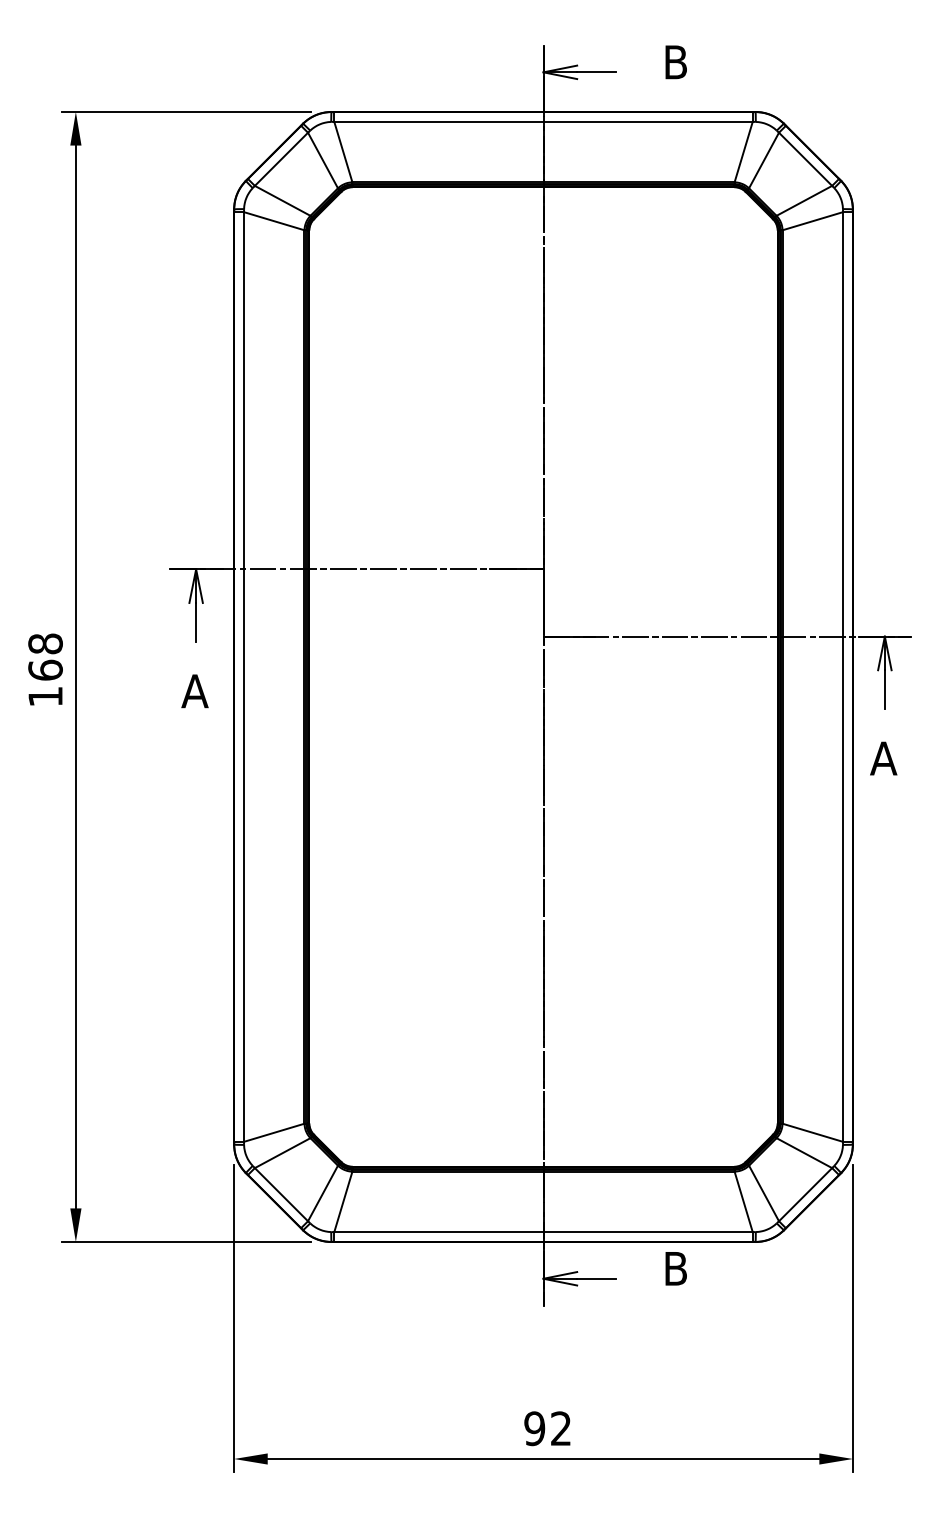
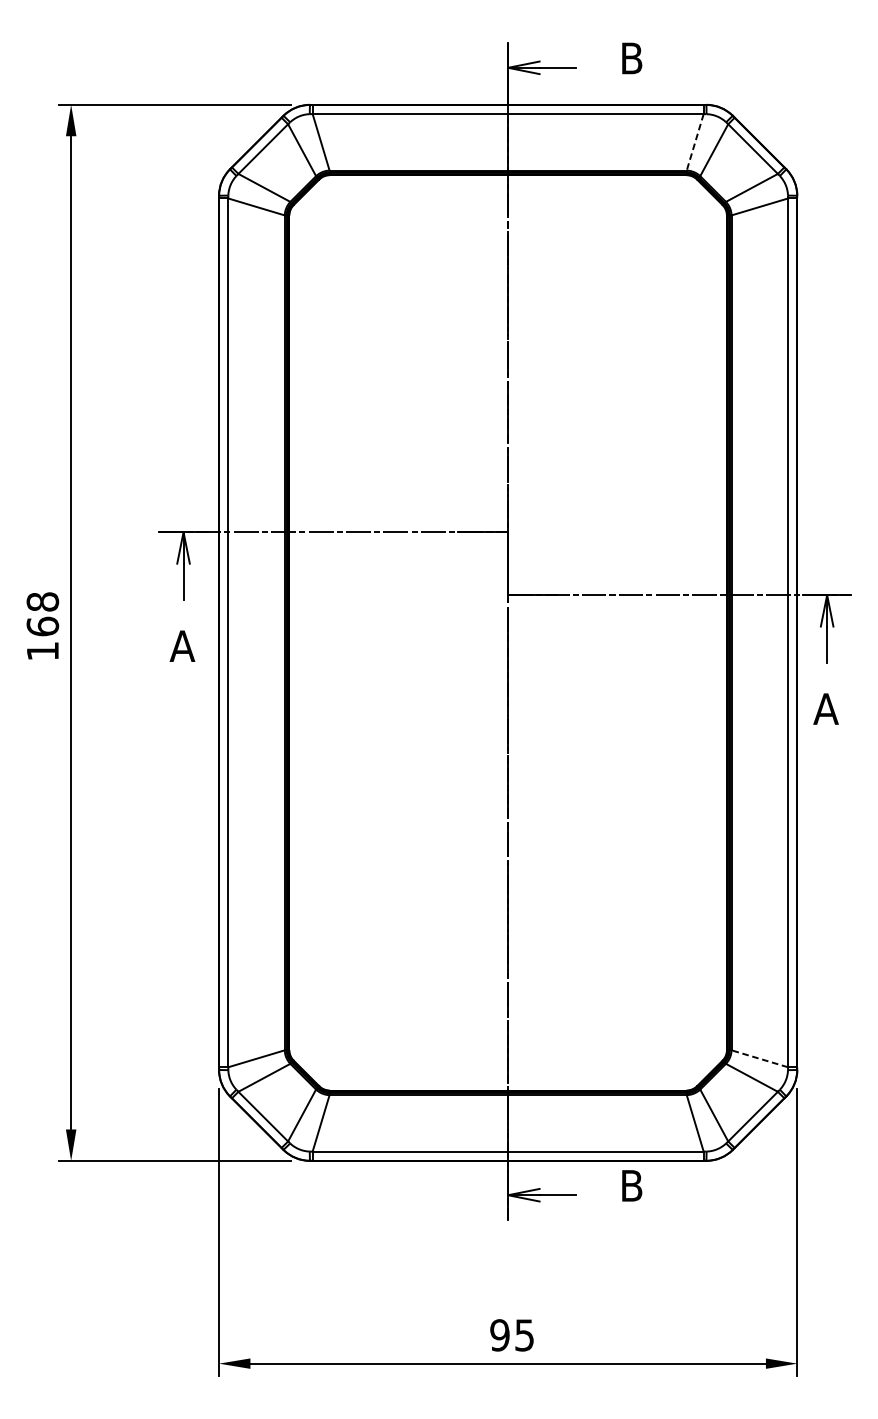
line: (743, 152) -> (695, 142), solid -> dashed
line: (812, 1132) -> (759, 1058), solid -> dashed
text: (560, 1428) -> (524, 1335), 92 -> 95

